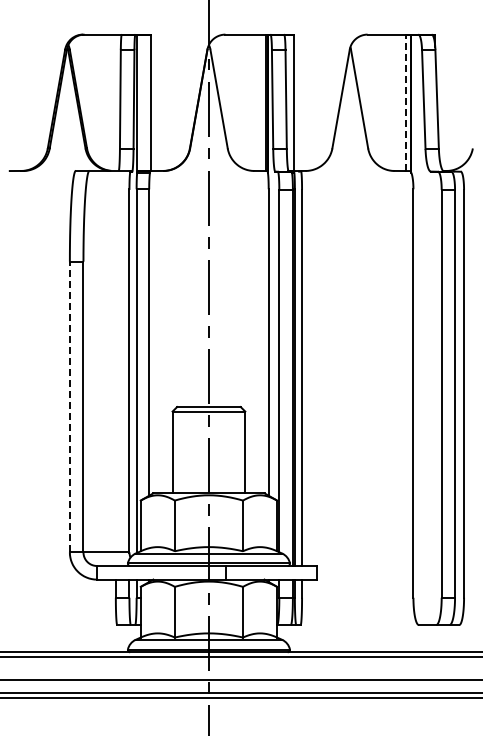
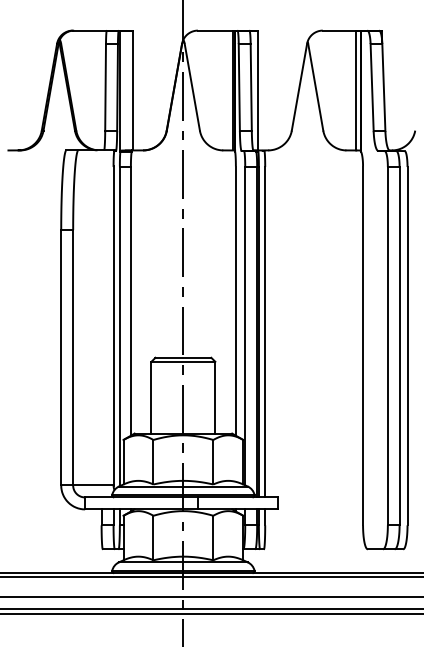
line: (405, 102) -> (356, 90), dashed -> solid
line: (69, 406) -> (60, 357), dashed -> solid

